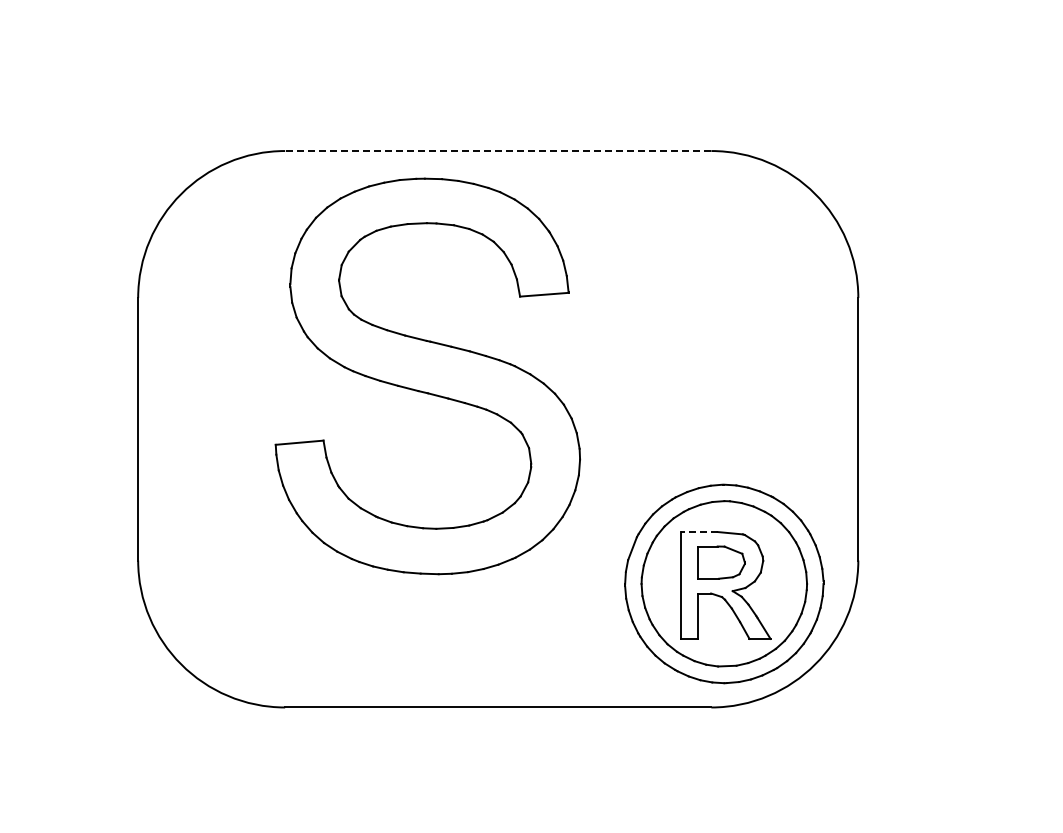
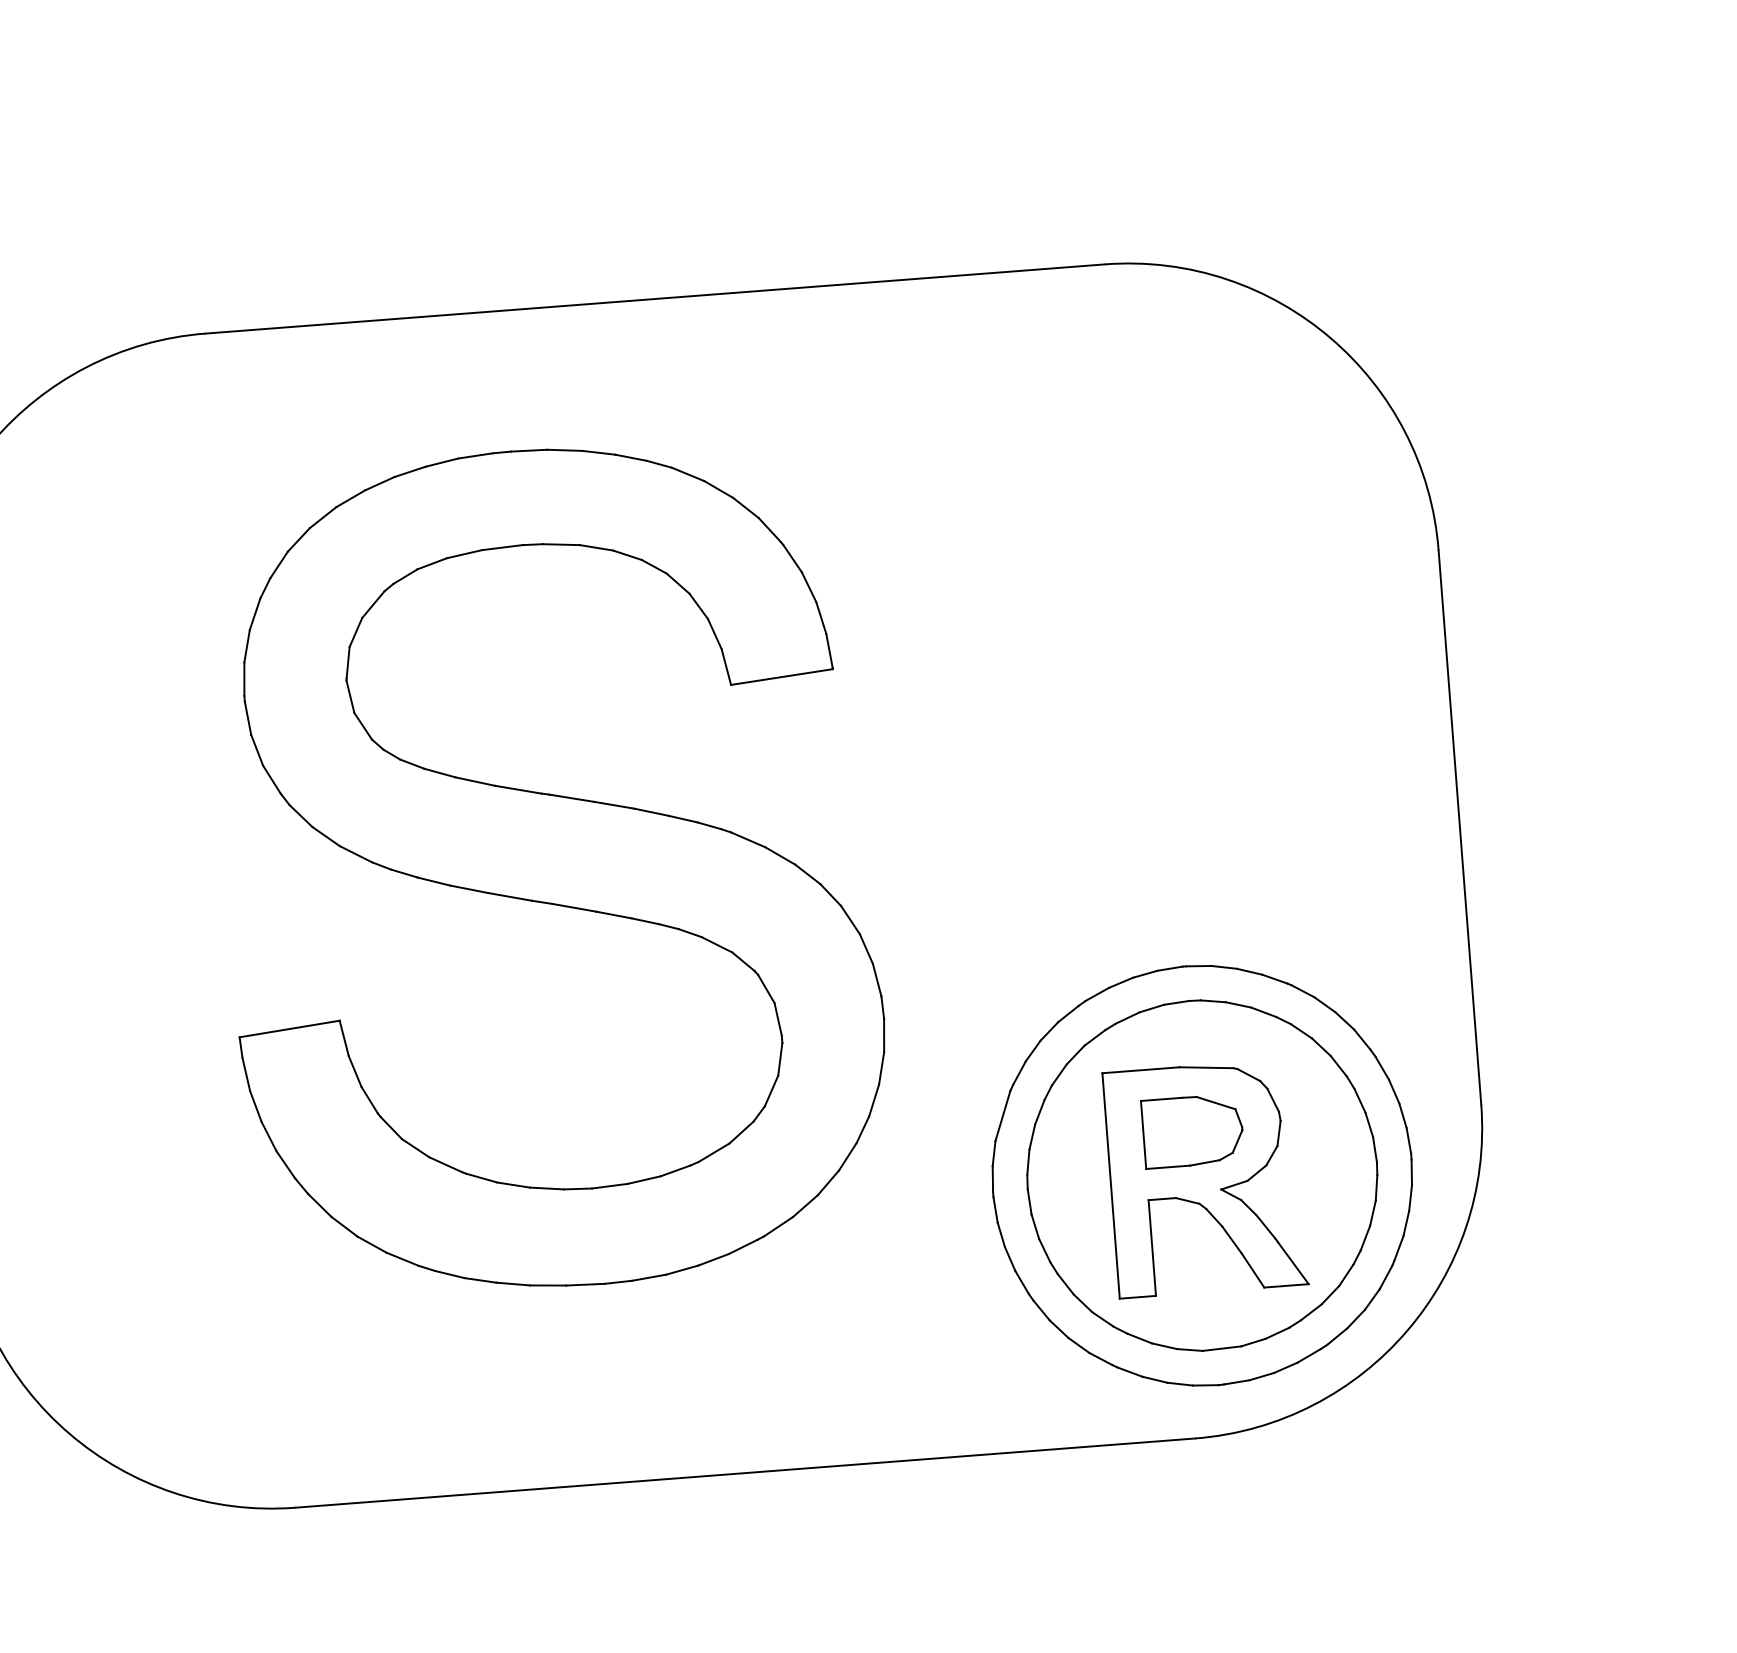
line: (497, 151) -> (653, 300), dashed -> solid
part: (427, 376) -> (548, 868), moved
line: (698, 532) -> (1139, 1071), dashed -> solid

